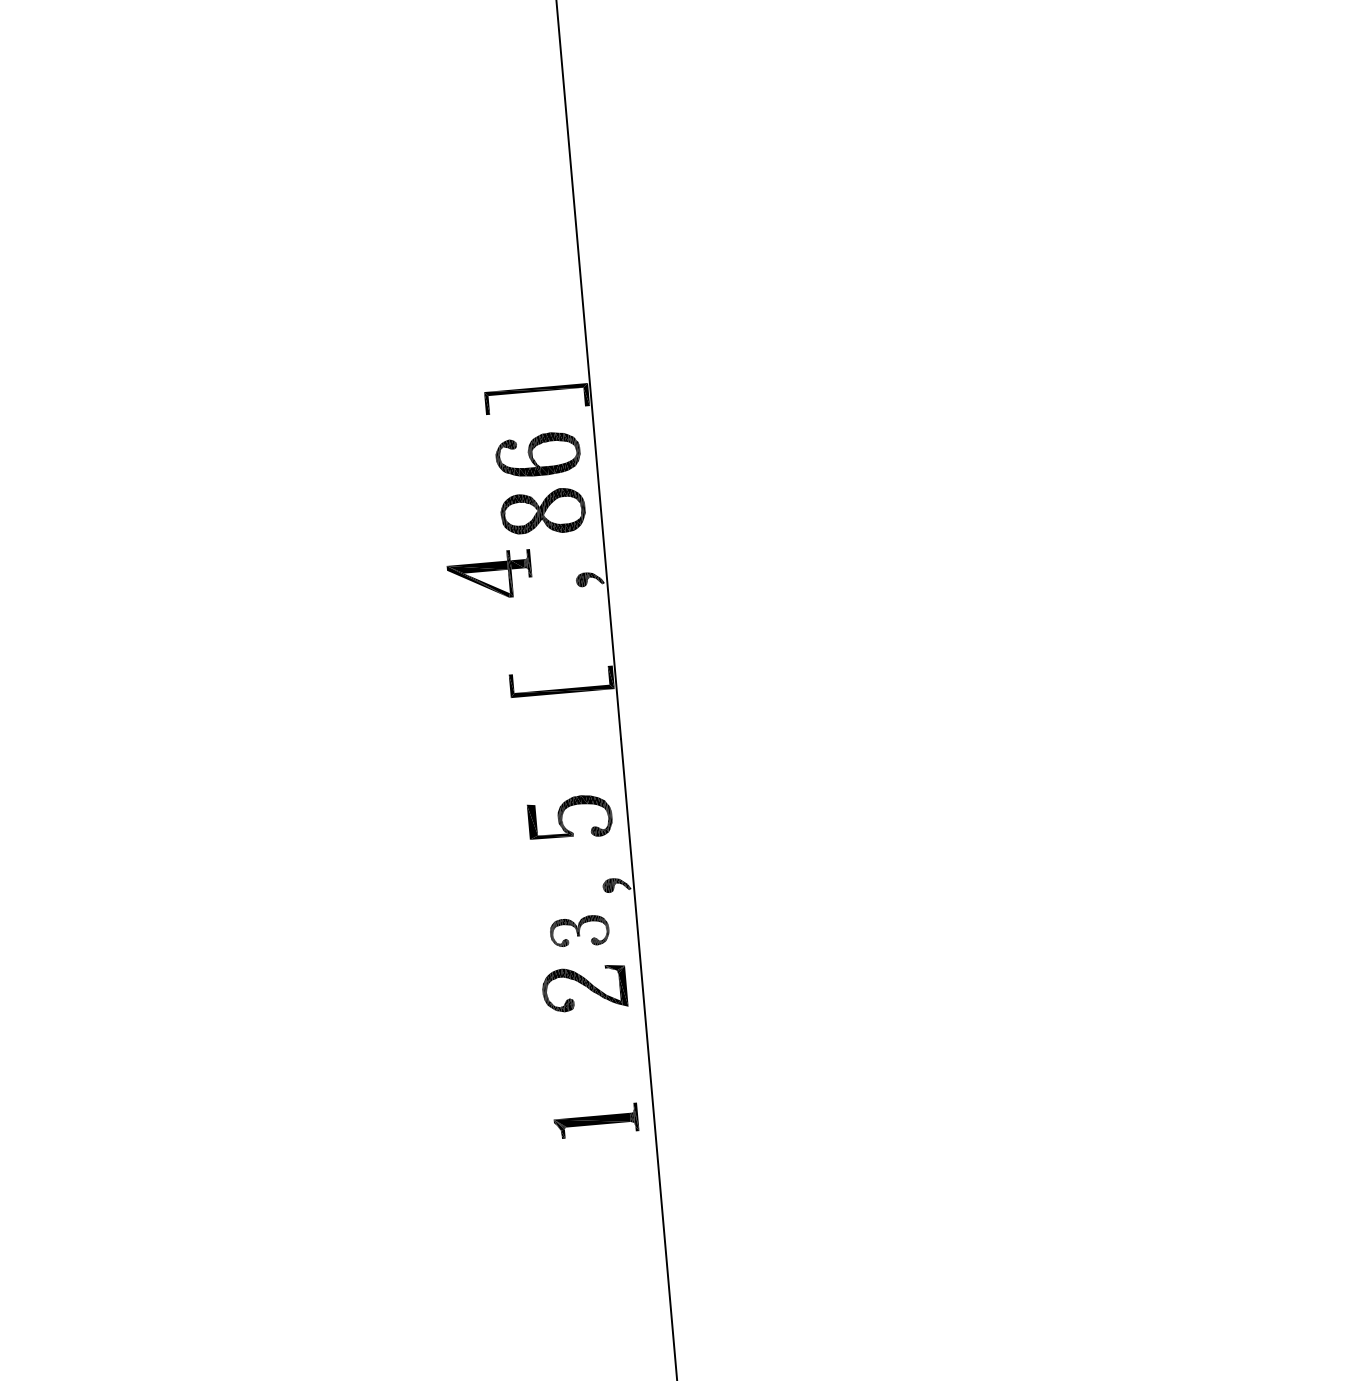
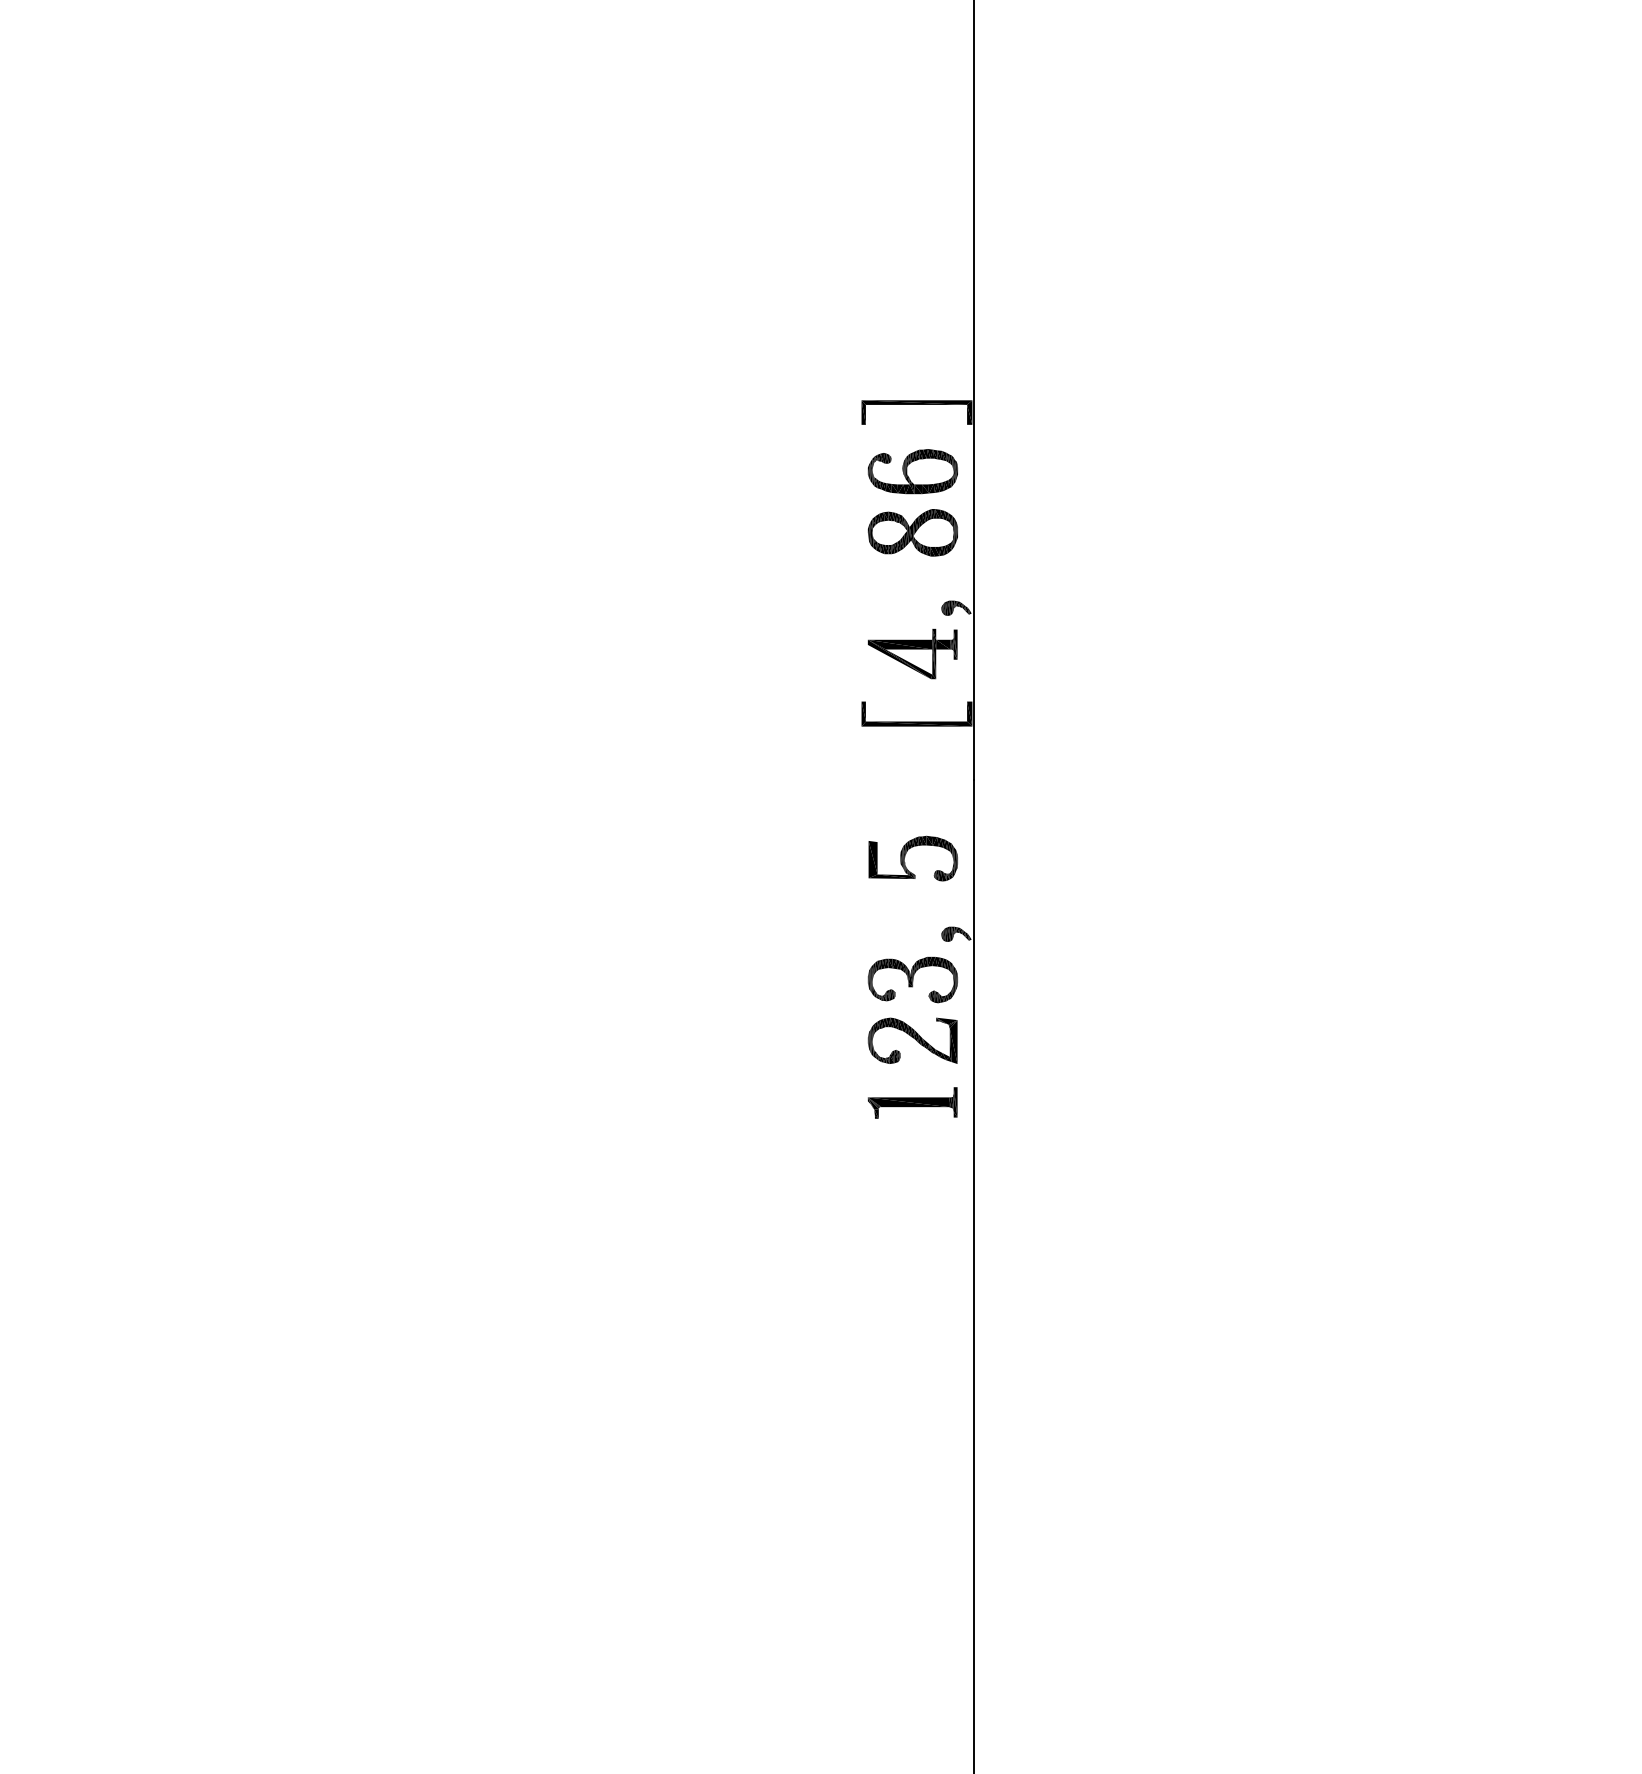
part: (489, 575) -> (912, 653), moved
part: (579, 931) -> (912, 979), size x1.43
part: (595, 1120) -> (912, 1102), moved

